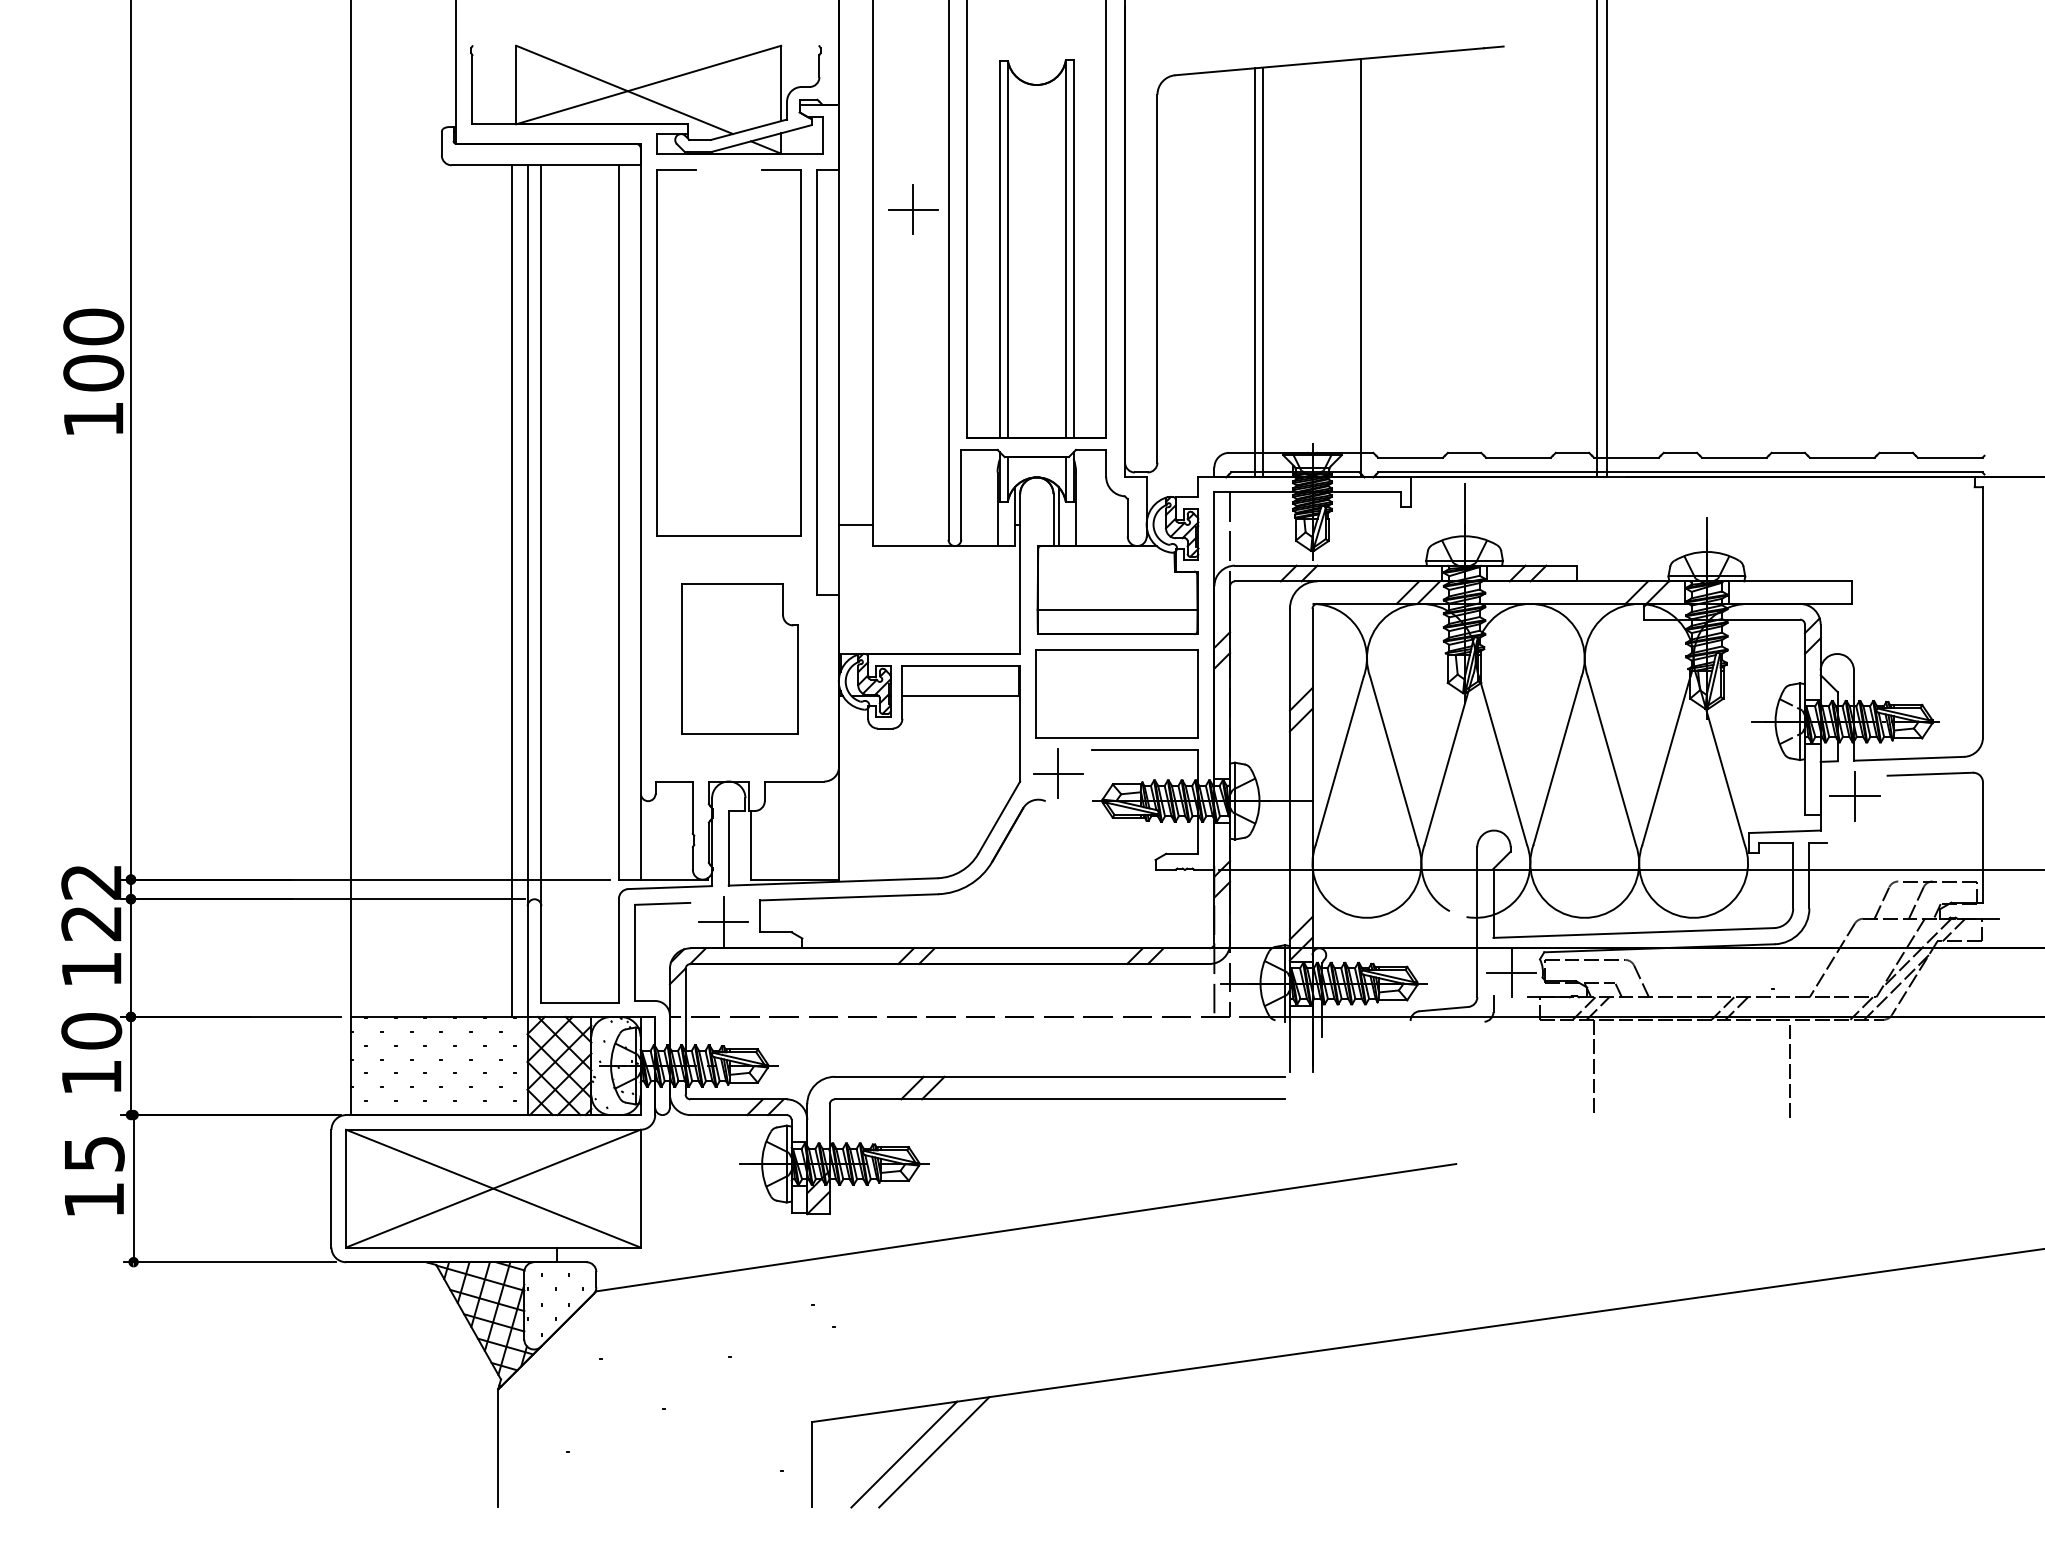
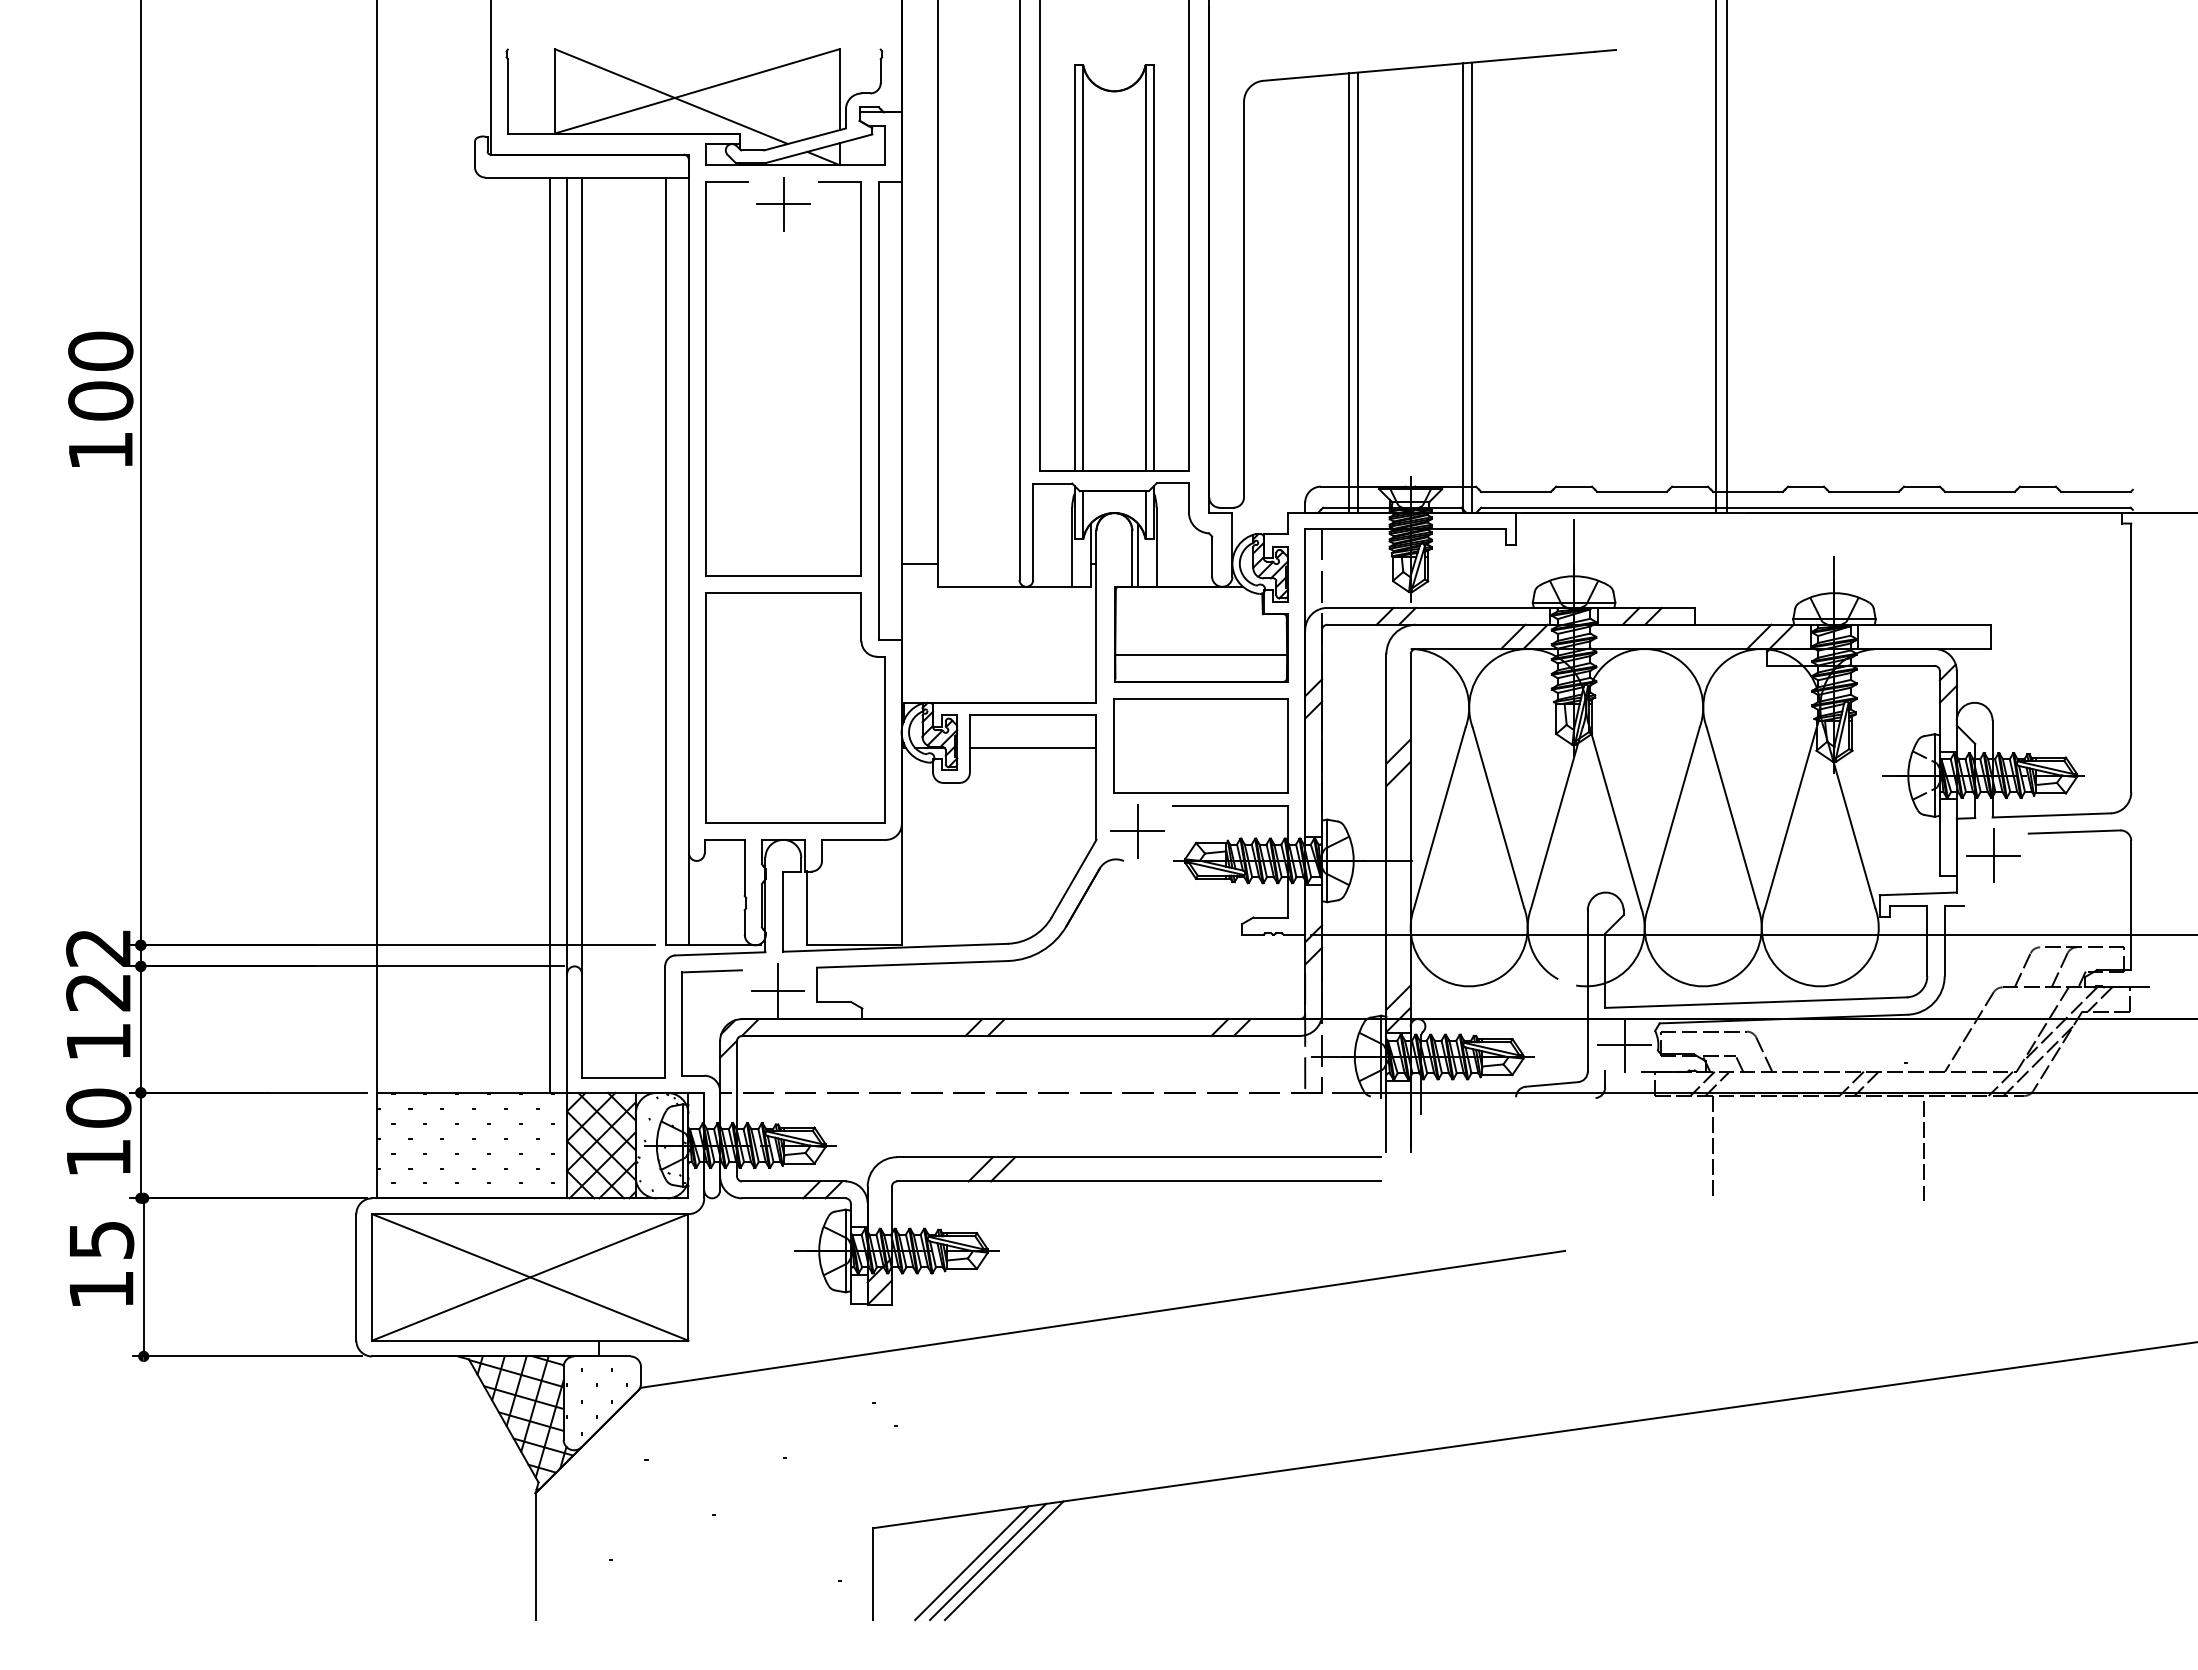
part: (913, 209) -> (783, 204), moved
line: (1370, 267) -> (1472, 287), added
part: (740, 658) -> (795, 707), size x1.43
line: (919, 1453) -> (988, 1561), added

